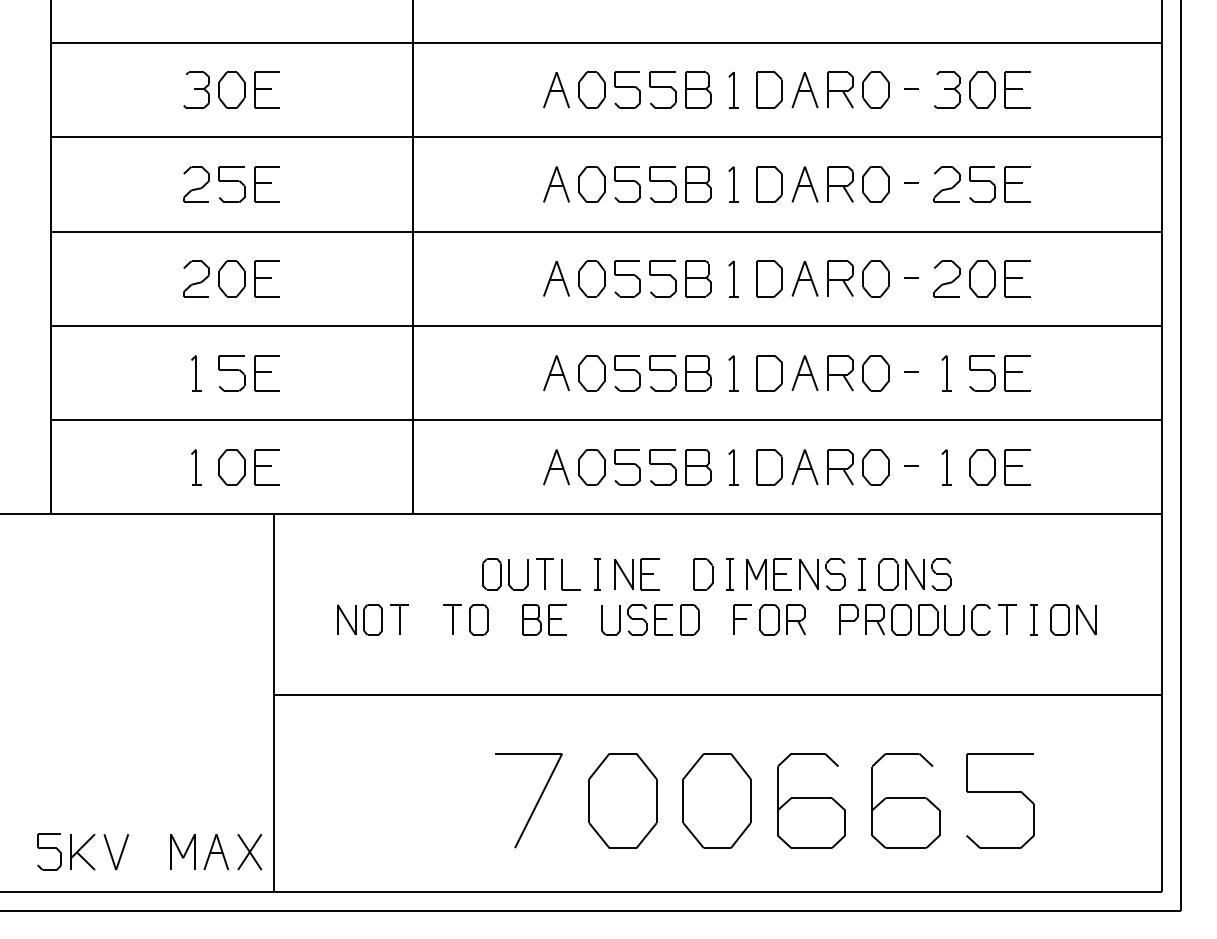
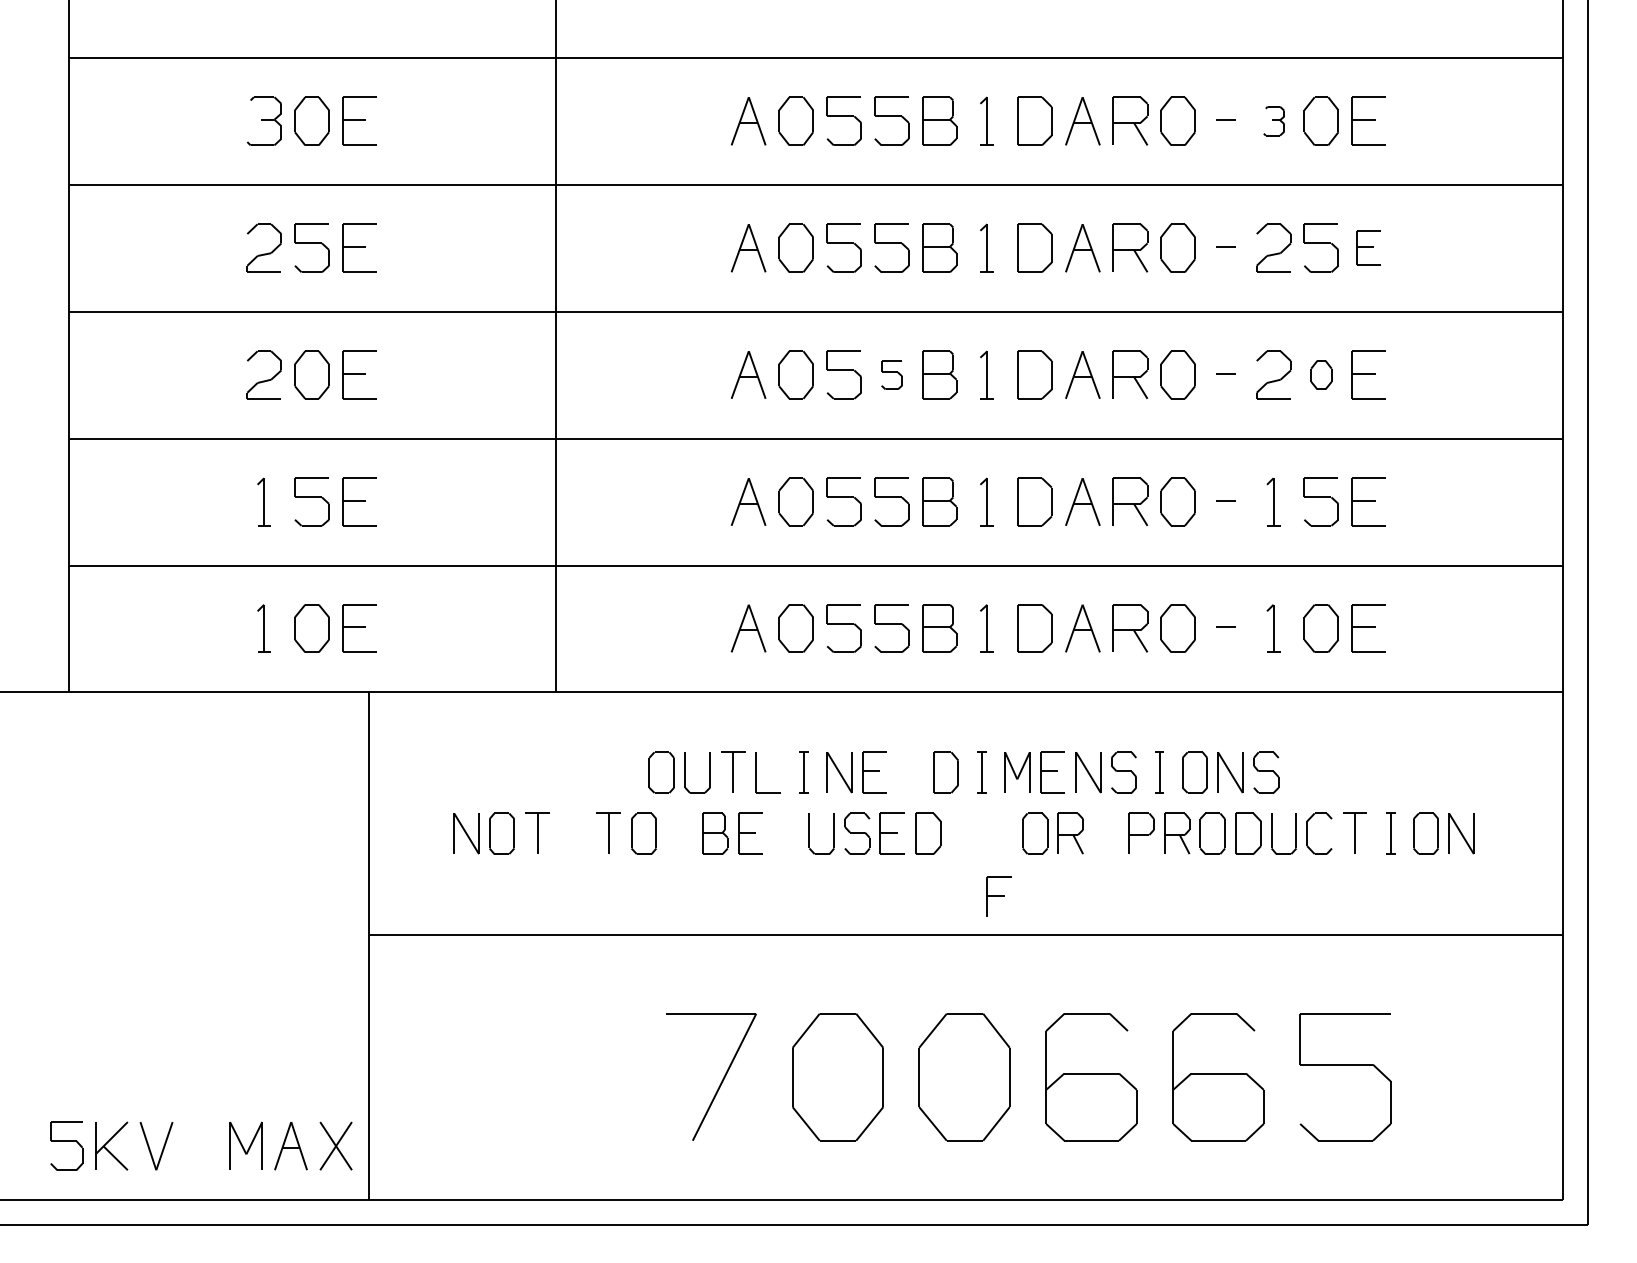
part: (947, 89) -> (1274, 120), size x0.6
part: (1017, 184) -> (1368, 248), size x0.7
part: (662, 278) -> (891, 374), size x0.6
part: (982, 278) -> (1321, 374), size x0.6
part: (742, 619) -> (998, 896), moved

